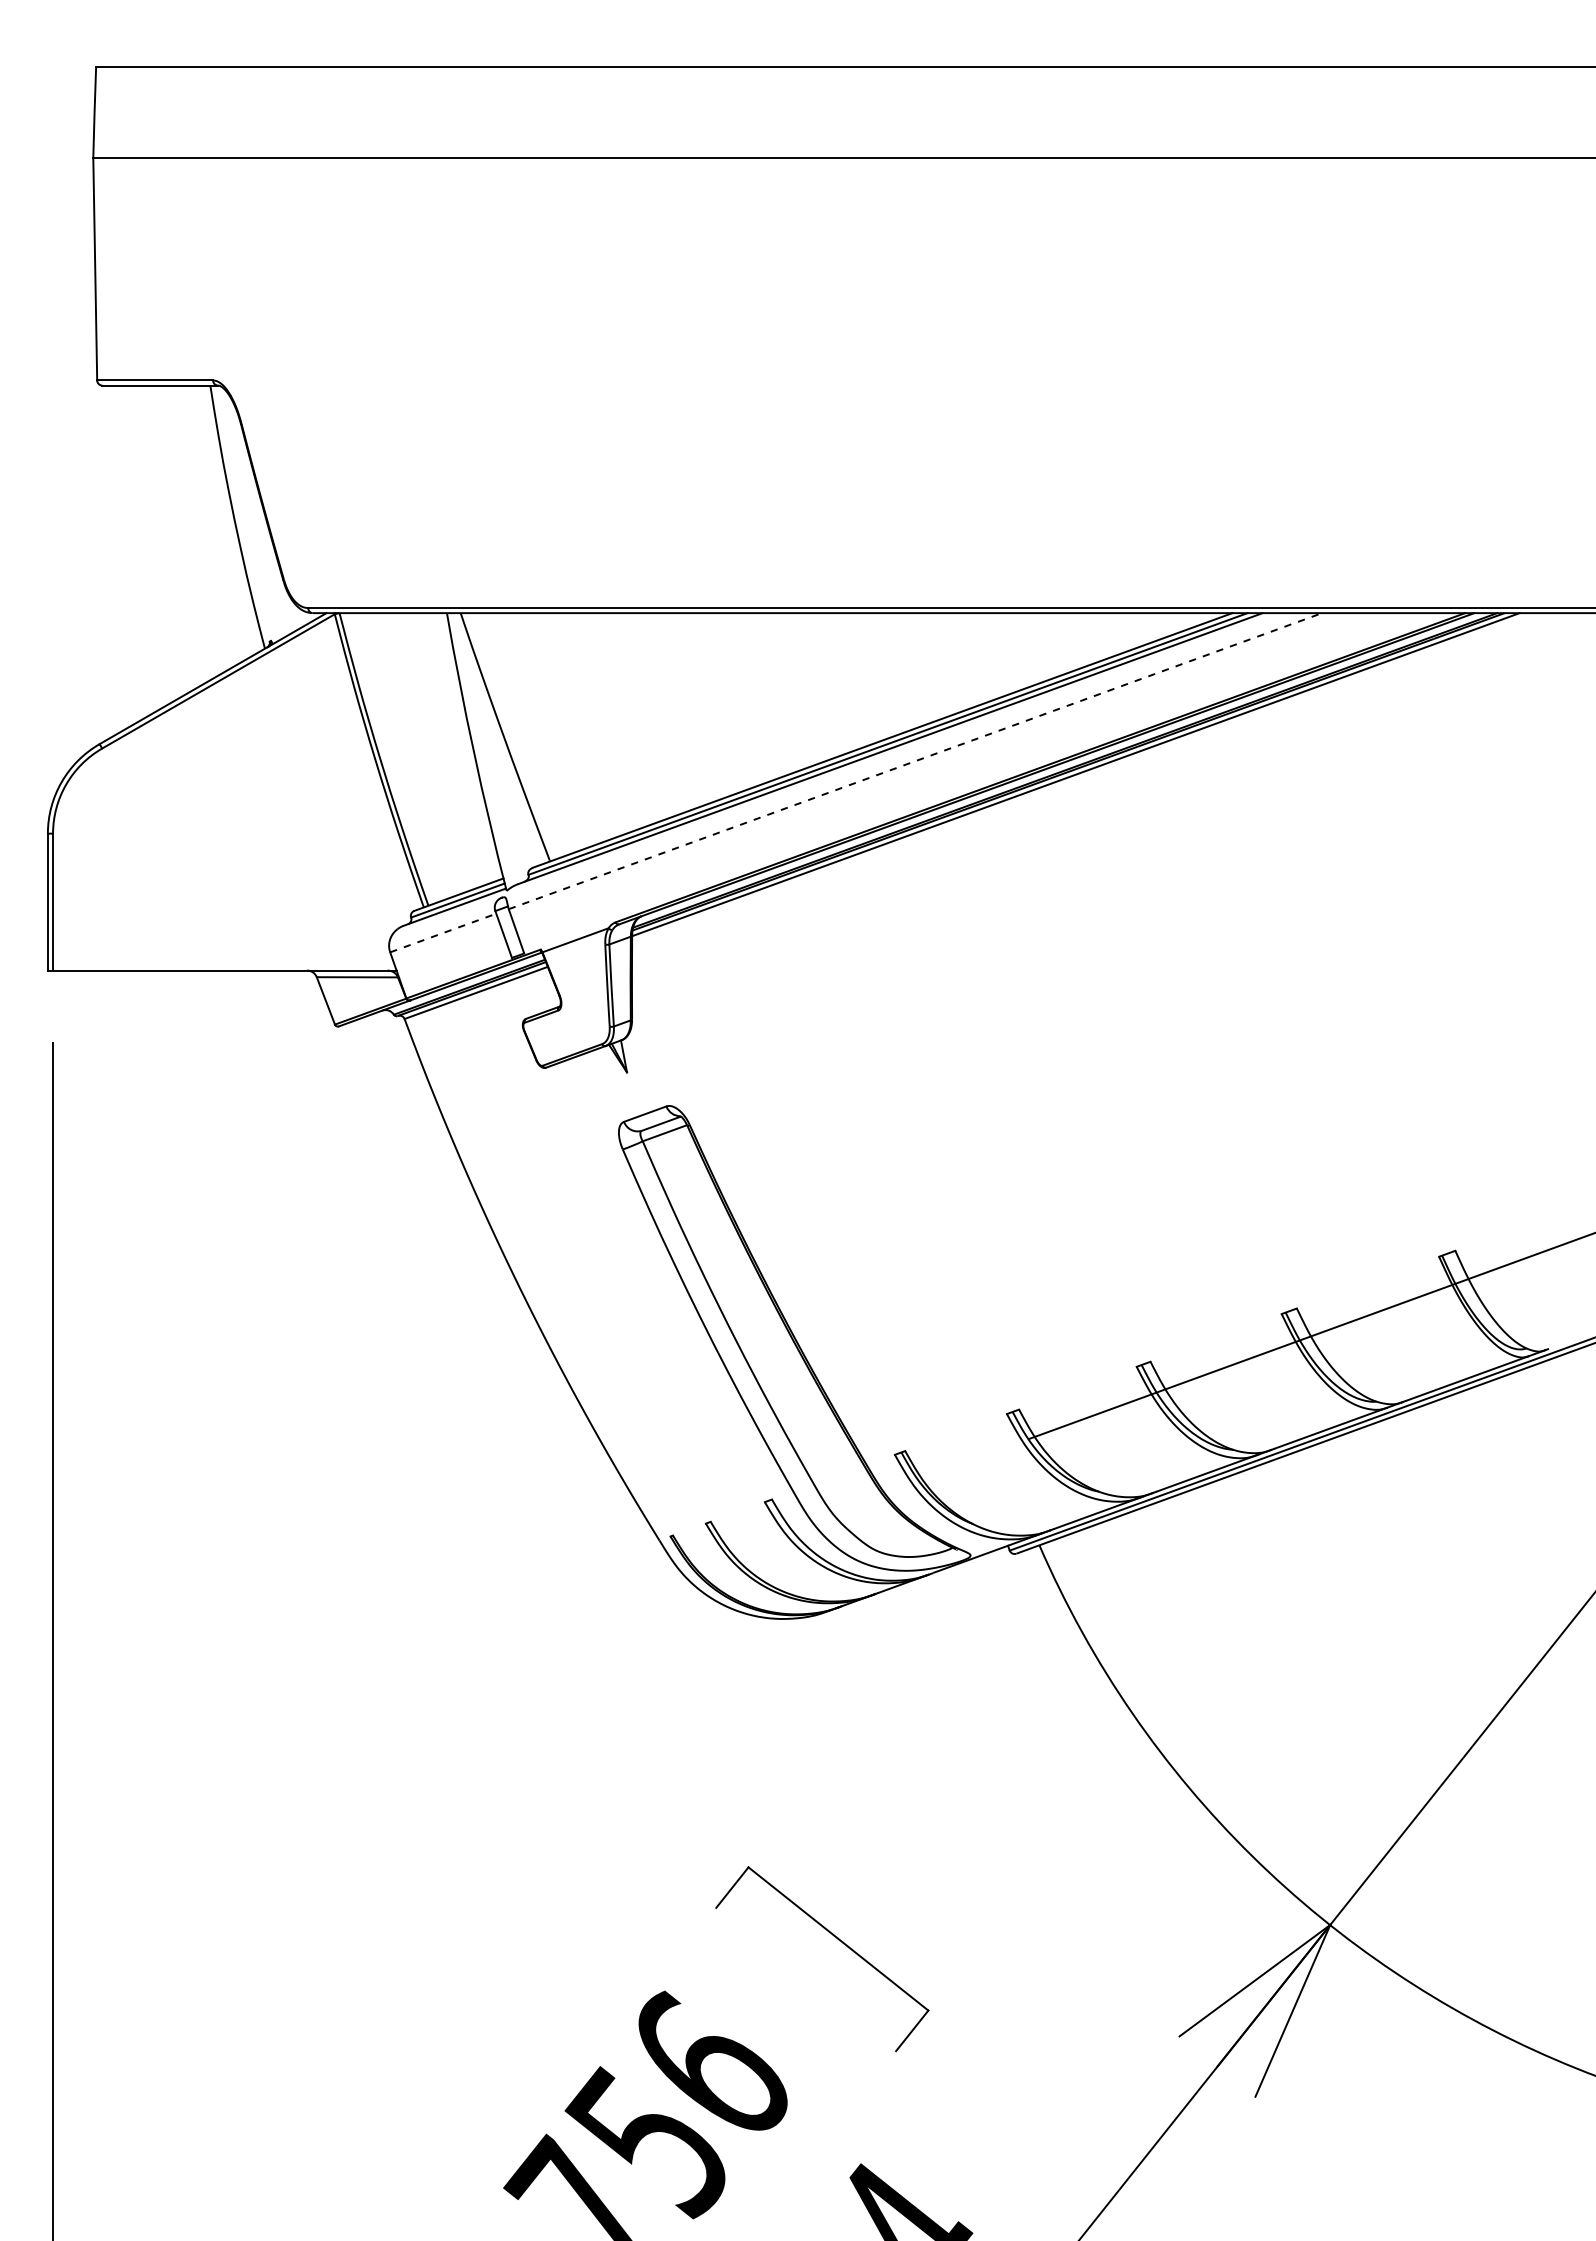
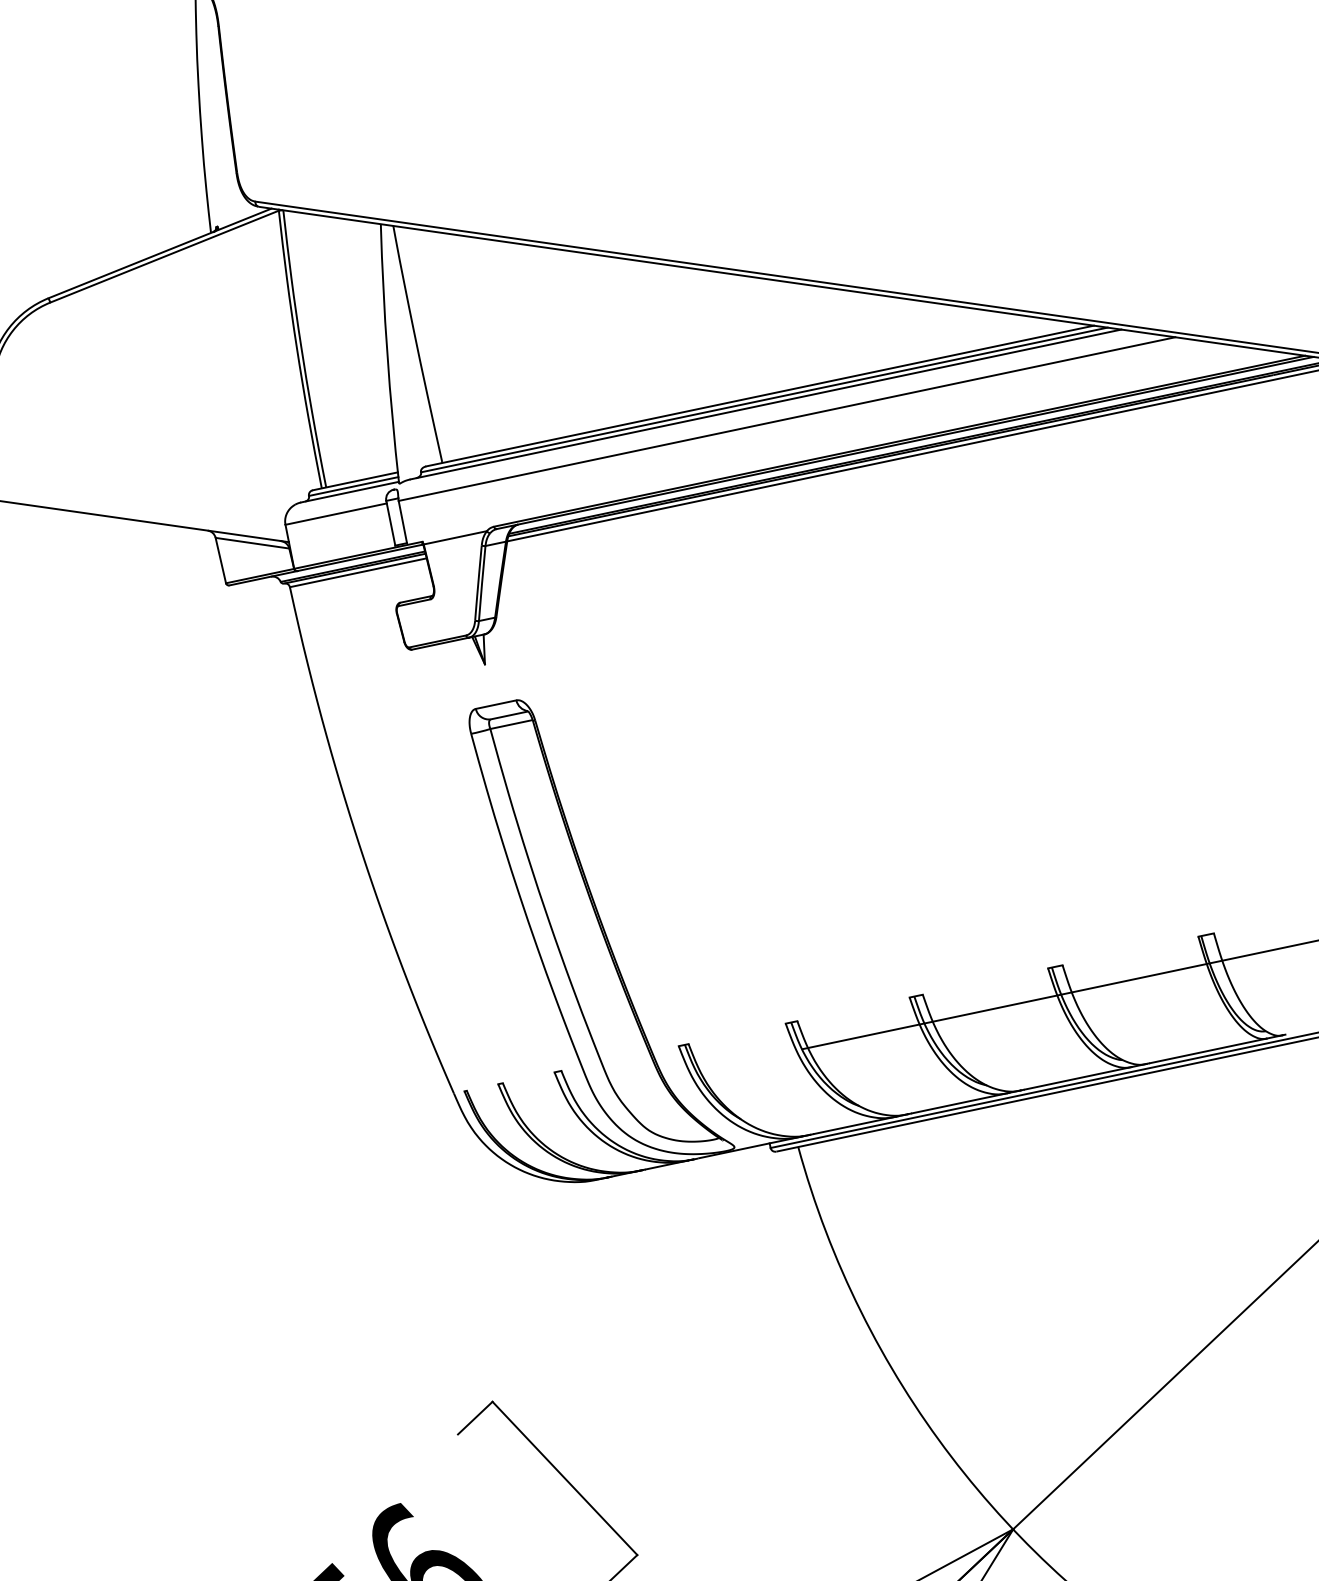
line: (915, 761) -> (787, 419), dashed -> solid
line: (443, 932) -> (336, 513), dashed -> solid

